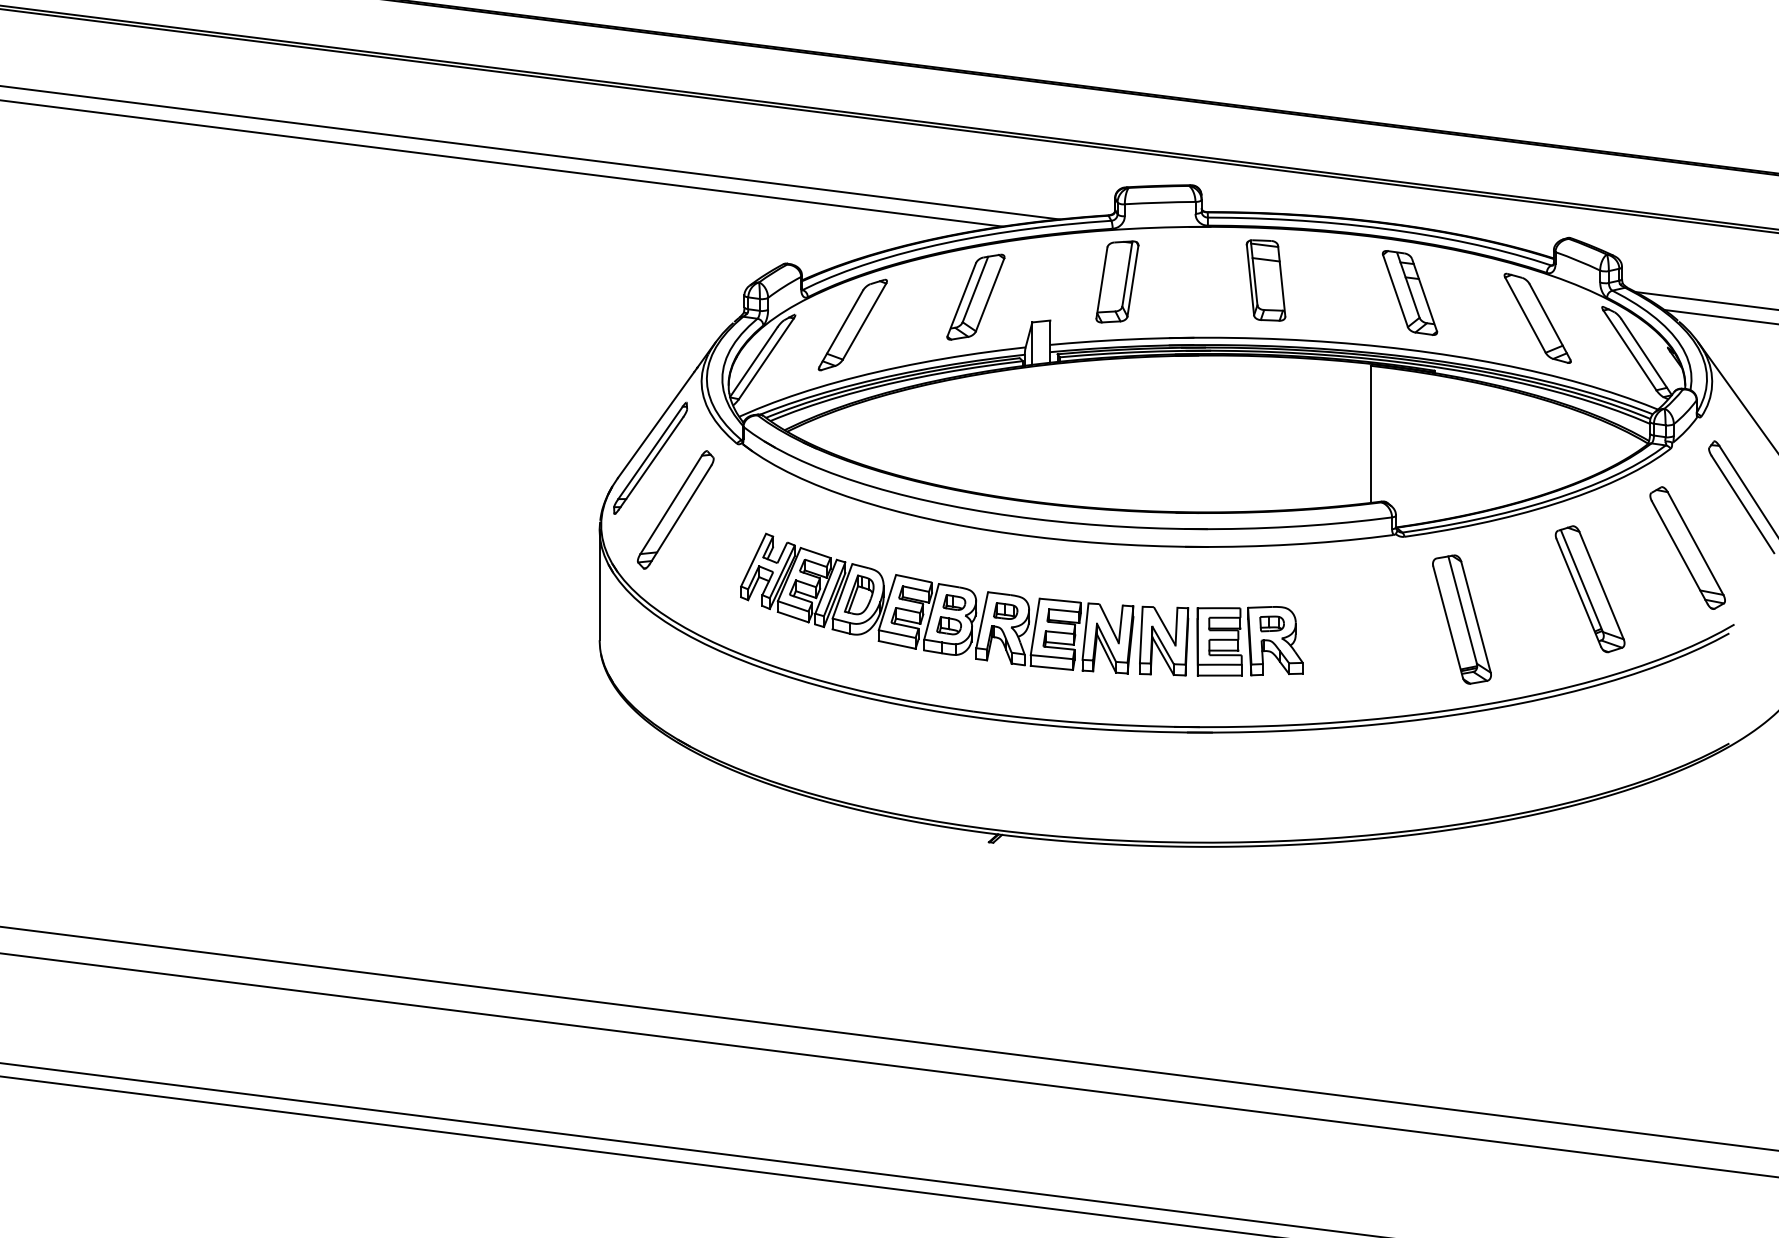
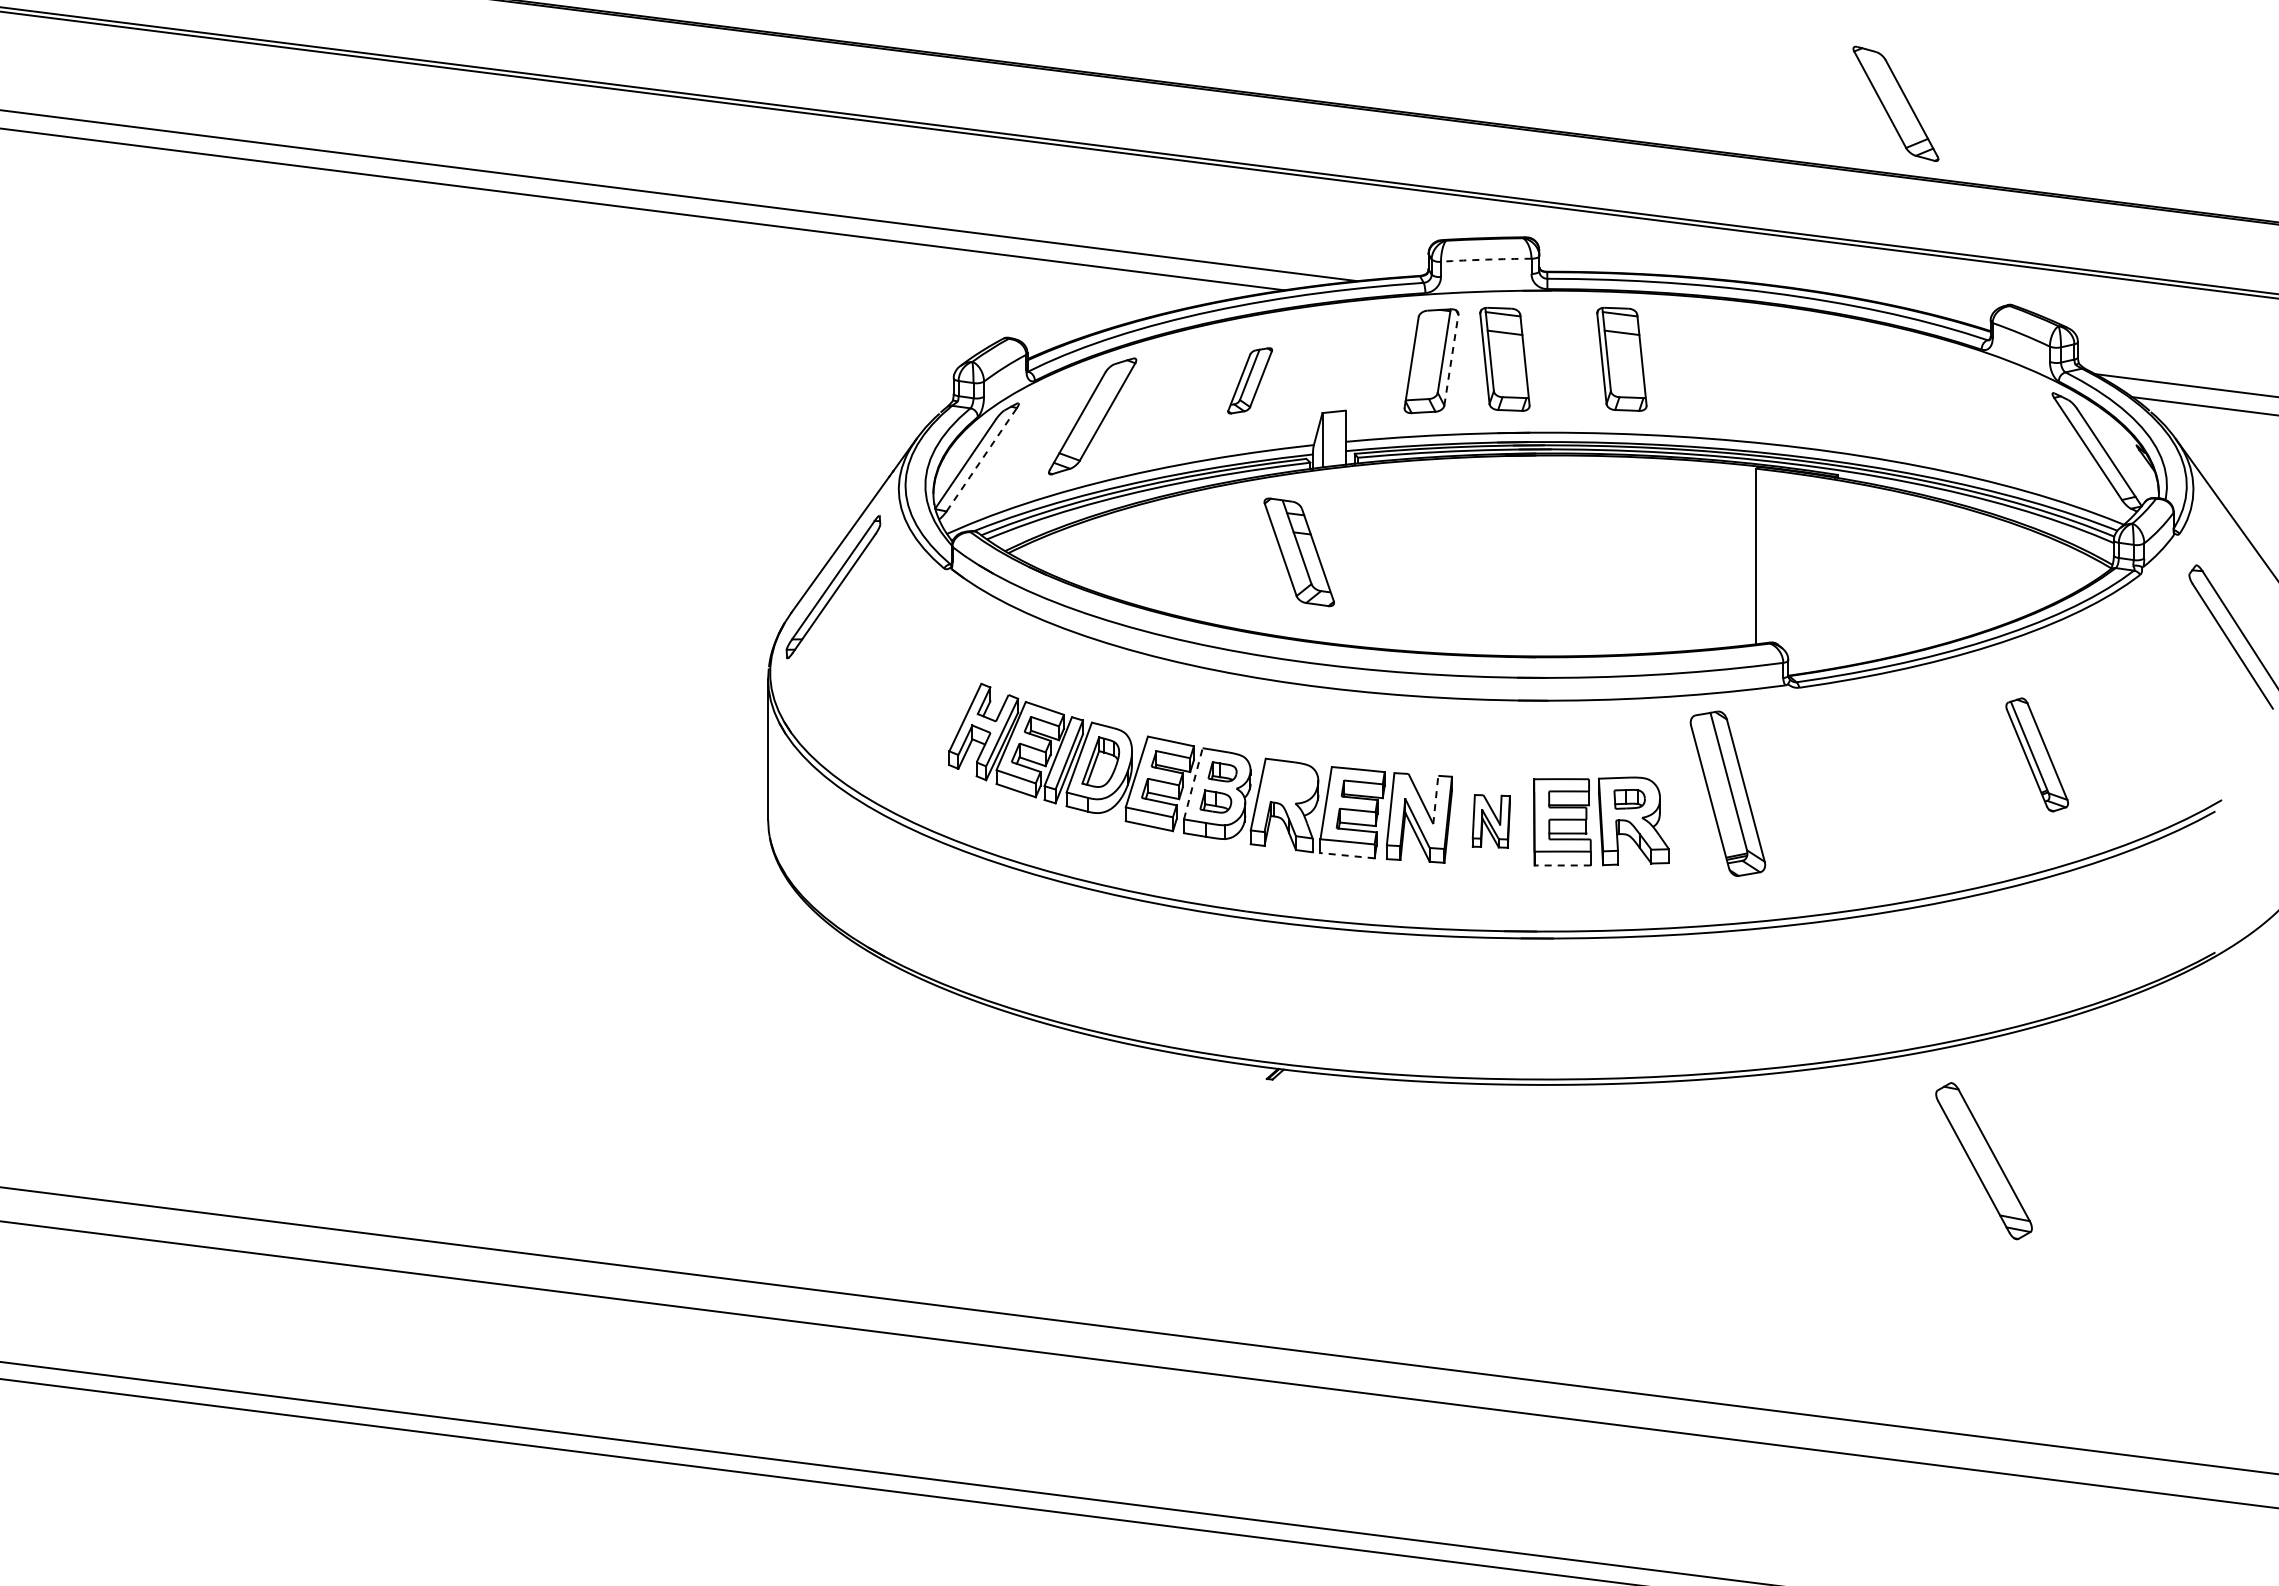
arc: (1160, 202) -> (1486, 259), solid -> dashed
part: (1174, 279) -> (1504, 358), added
line: (1133, 281) -> (1451, 360), solid -> dashed
part: (1409, 293) -> (1298, 552), moved
part: (975, 297) -> (1249, 380), size x0.6
part: (1537, 318) -> (1895, 103), moved
line: (766, 358) -> (981, 459), solid -> dashed
part: (675, 510) -> (865, 653), removed
part: (1687, 548) -> (1983, 1161), moved
part: (1590, 588) -> (2037, 754), size x0.7
part: (1005, 610) -> (1288, 782), removed
line: (931, 611) -> (1193, 783), solid -> dashed
part: (1461, 619) -> (1727, 793), moved
line: (1120, 624) -> (1435, 799), solid -> dashed
part: (1164, 641) -> (1491, 821), size x0.6
line: (1051, 667) -> (1347, 855), solid -> dashed
line: (1219, 675) -> (1562, 865), solid -> dashed

